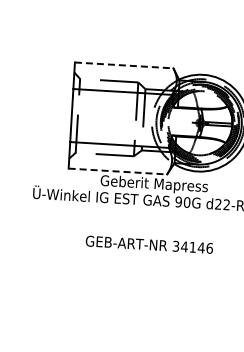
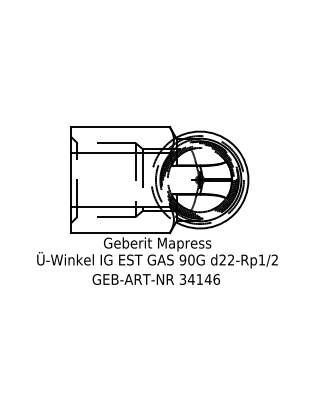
line: (124, 65) -> (120, 126), dashed -> solid
line: (117, 171) -> (120, 233), dashed -> solid
text: (148, 244) -> (155, 279), moved

